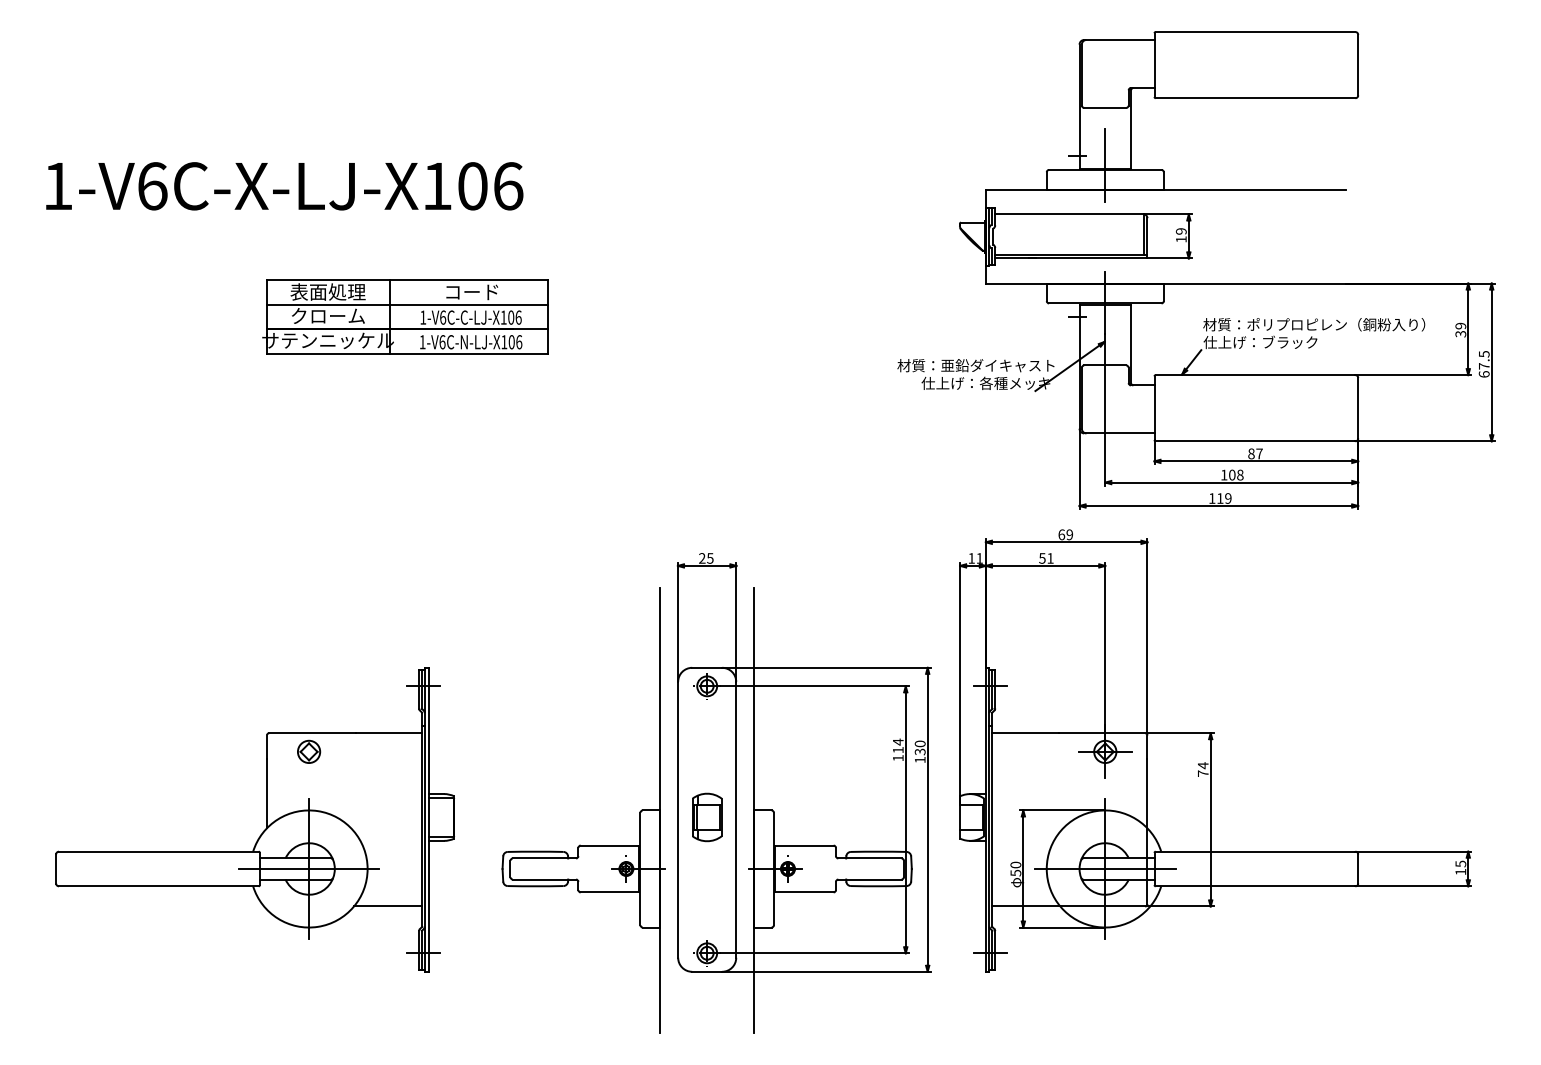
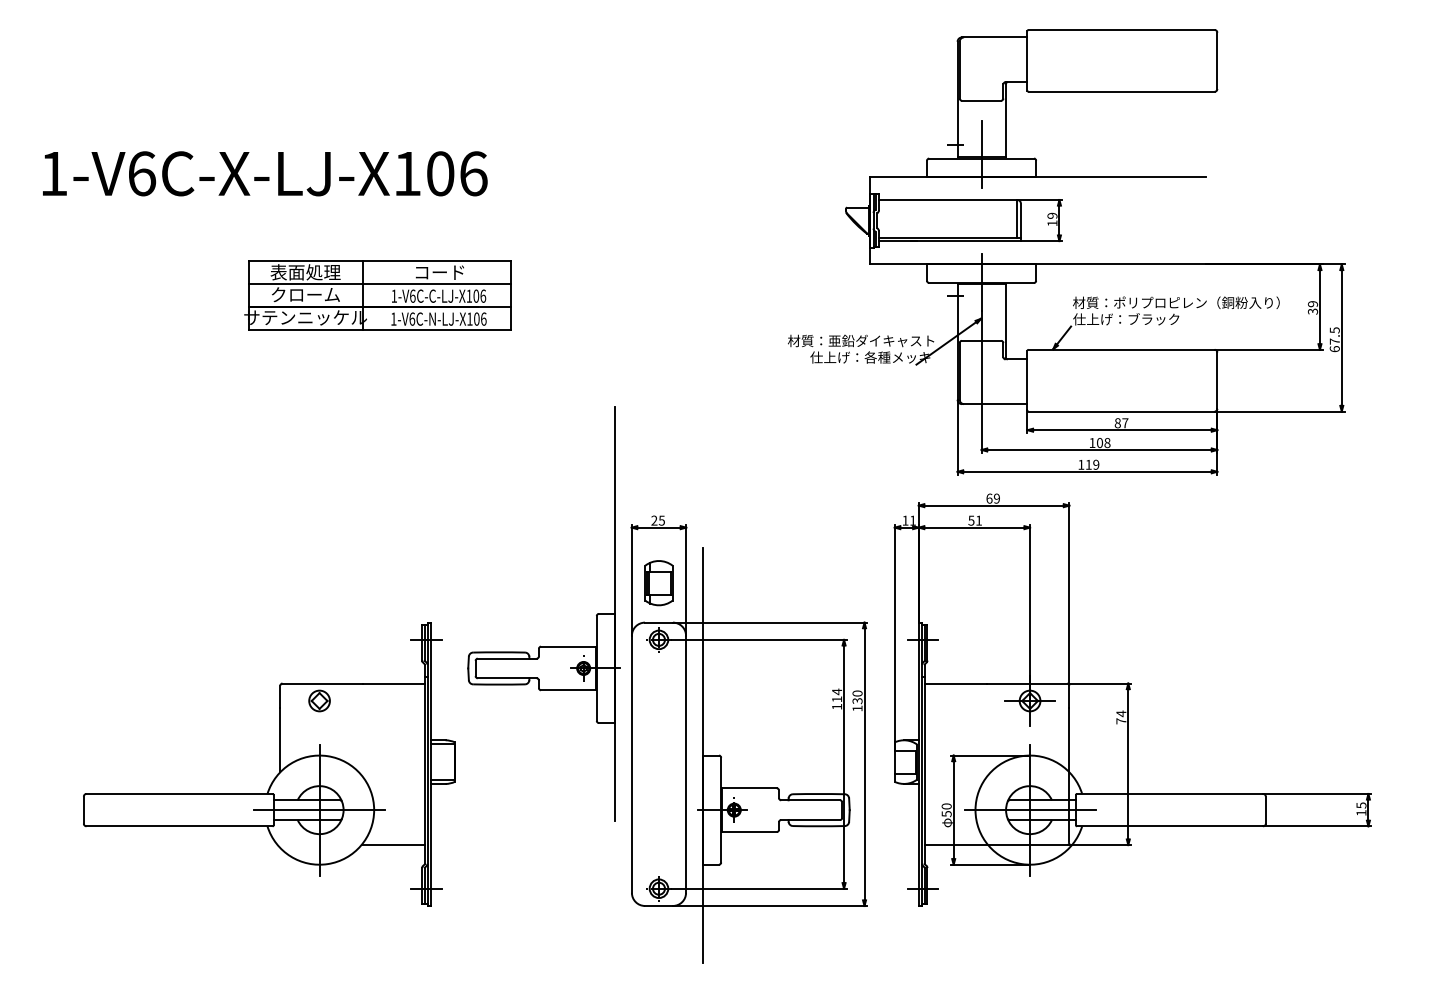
part: (1192, 258) -> (1062, 241), moved
part: (707, 817) -> (659, 583), moved
part: (266, 819) -> (279, 764), moved
part: (580, 844) -> (540, 645), moved

